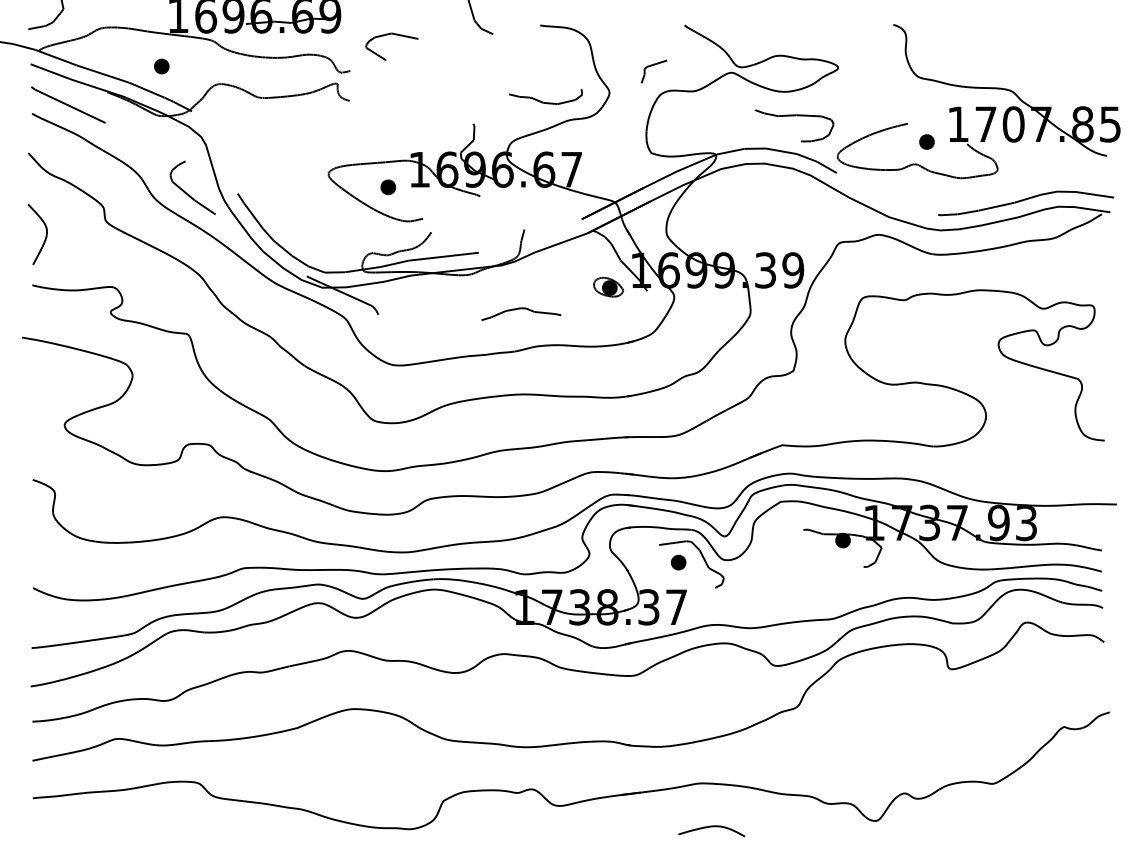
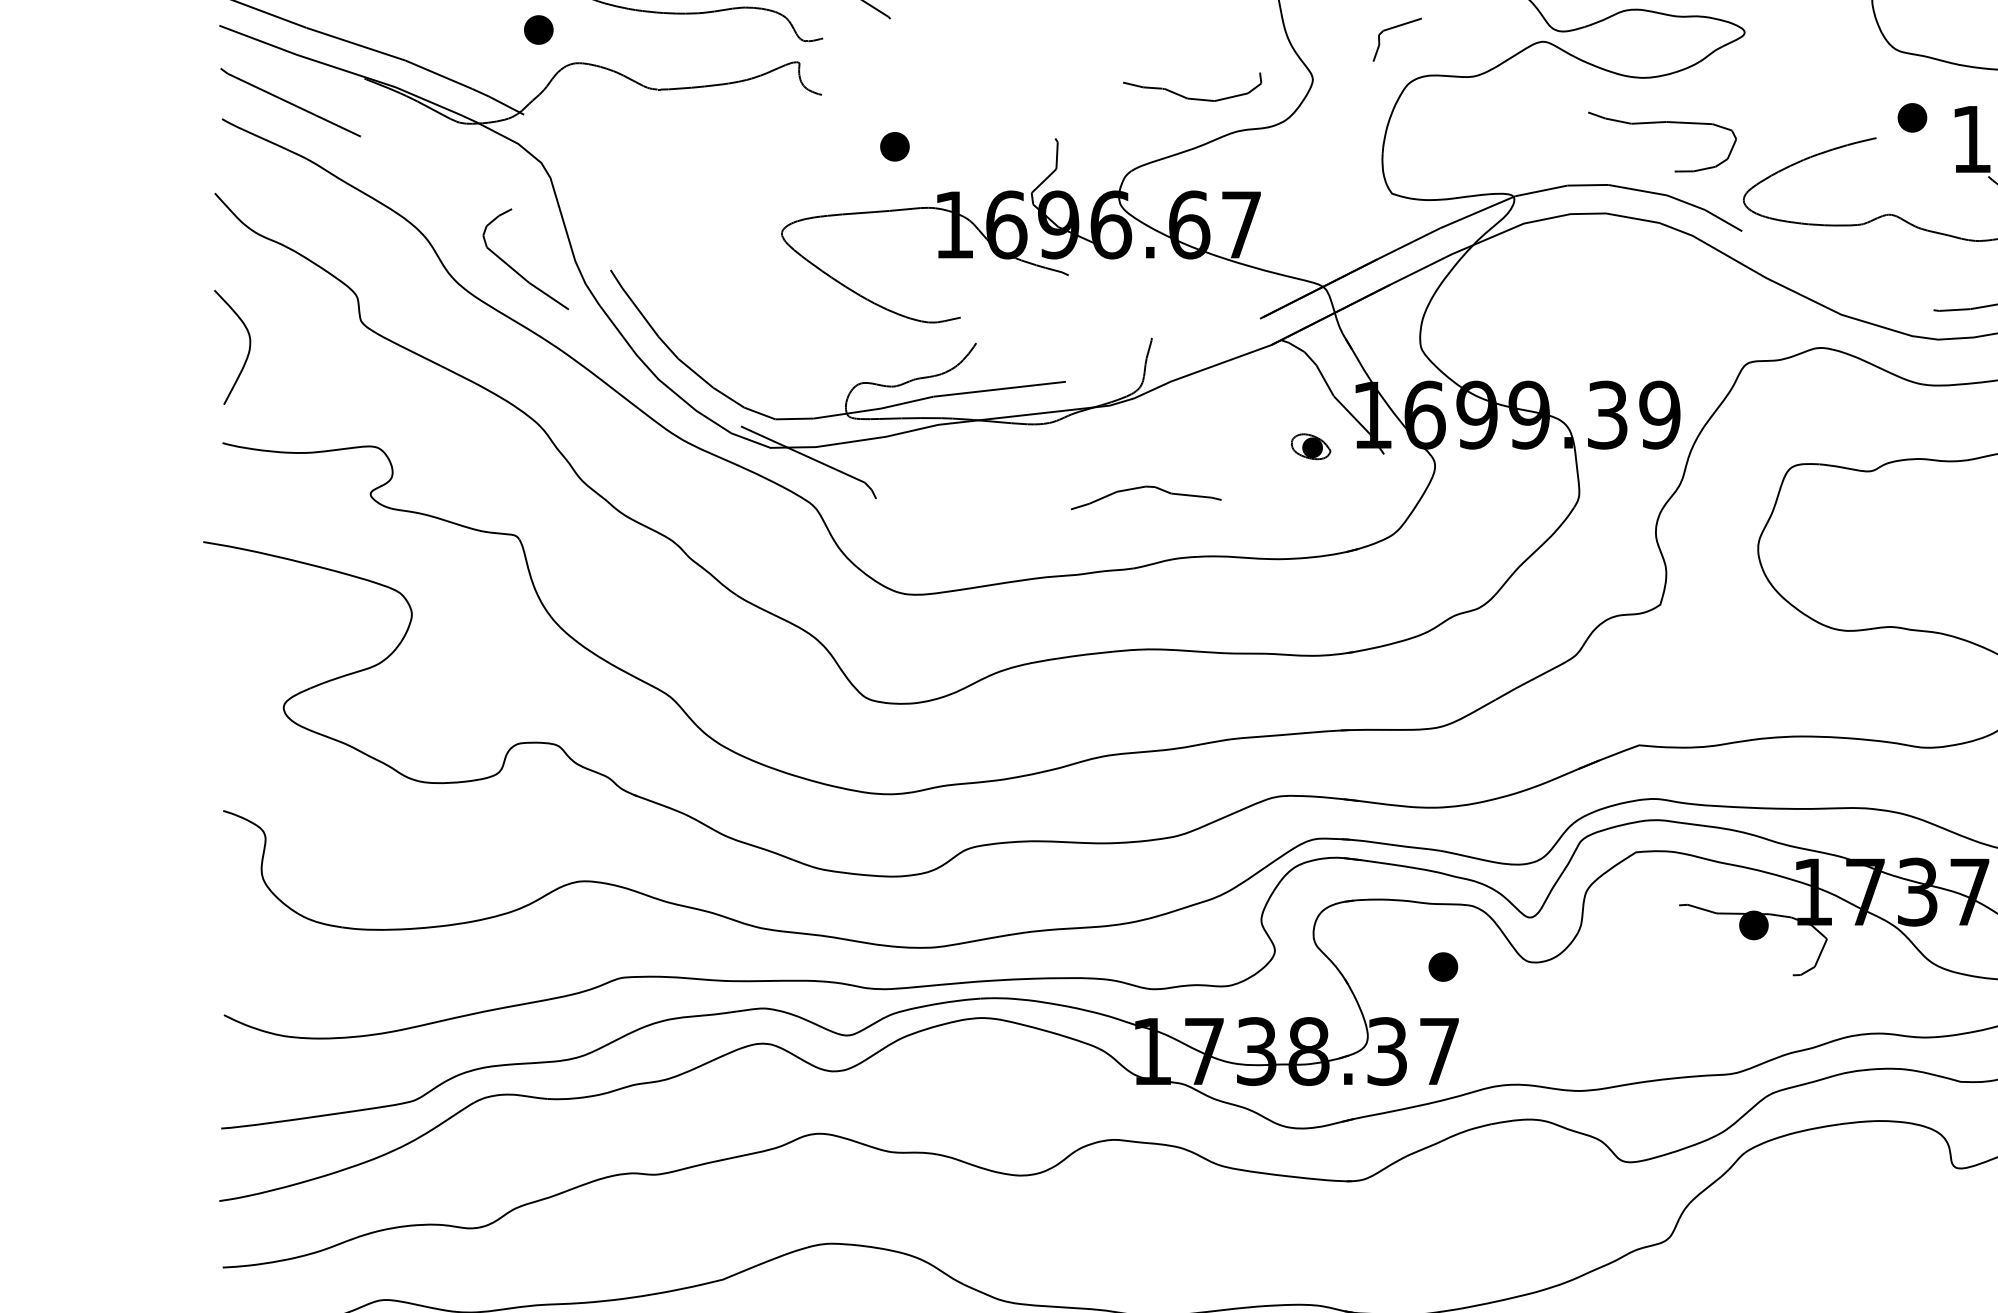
part: (161, 66) -> (538, 29), moved
part: (926, 141) -> (1911, 116), moved
part: (387, 187) -> (893, 147), moved
part: (608, 286) -> (1310, 445), size x0.7
part: (702, 558) -> (1488, 959), removed

